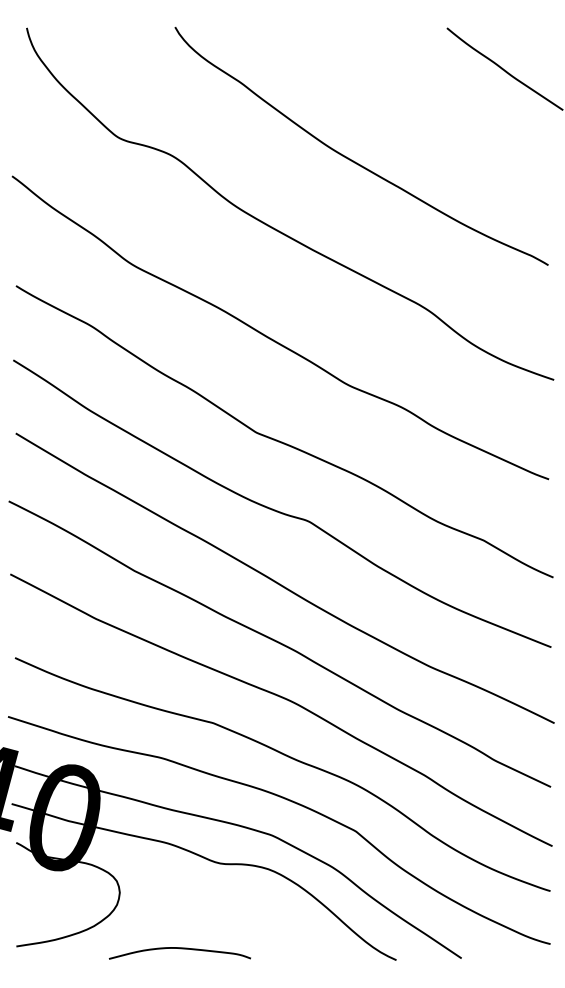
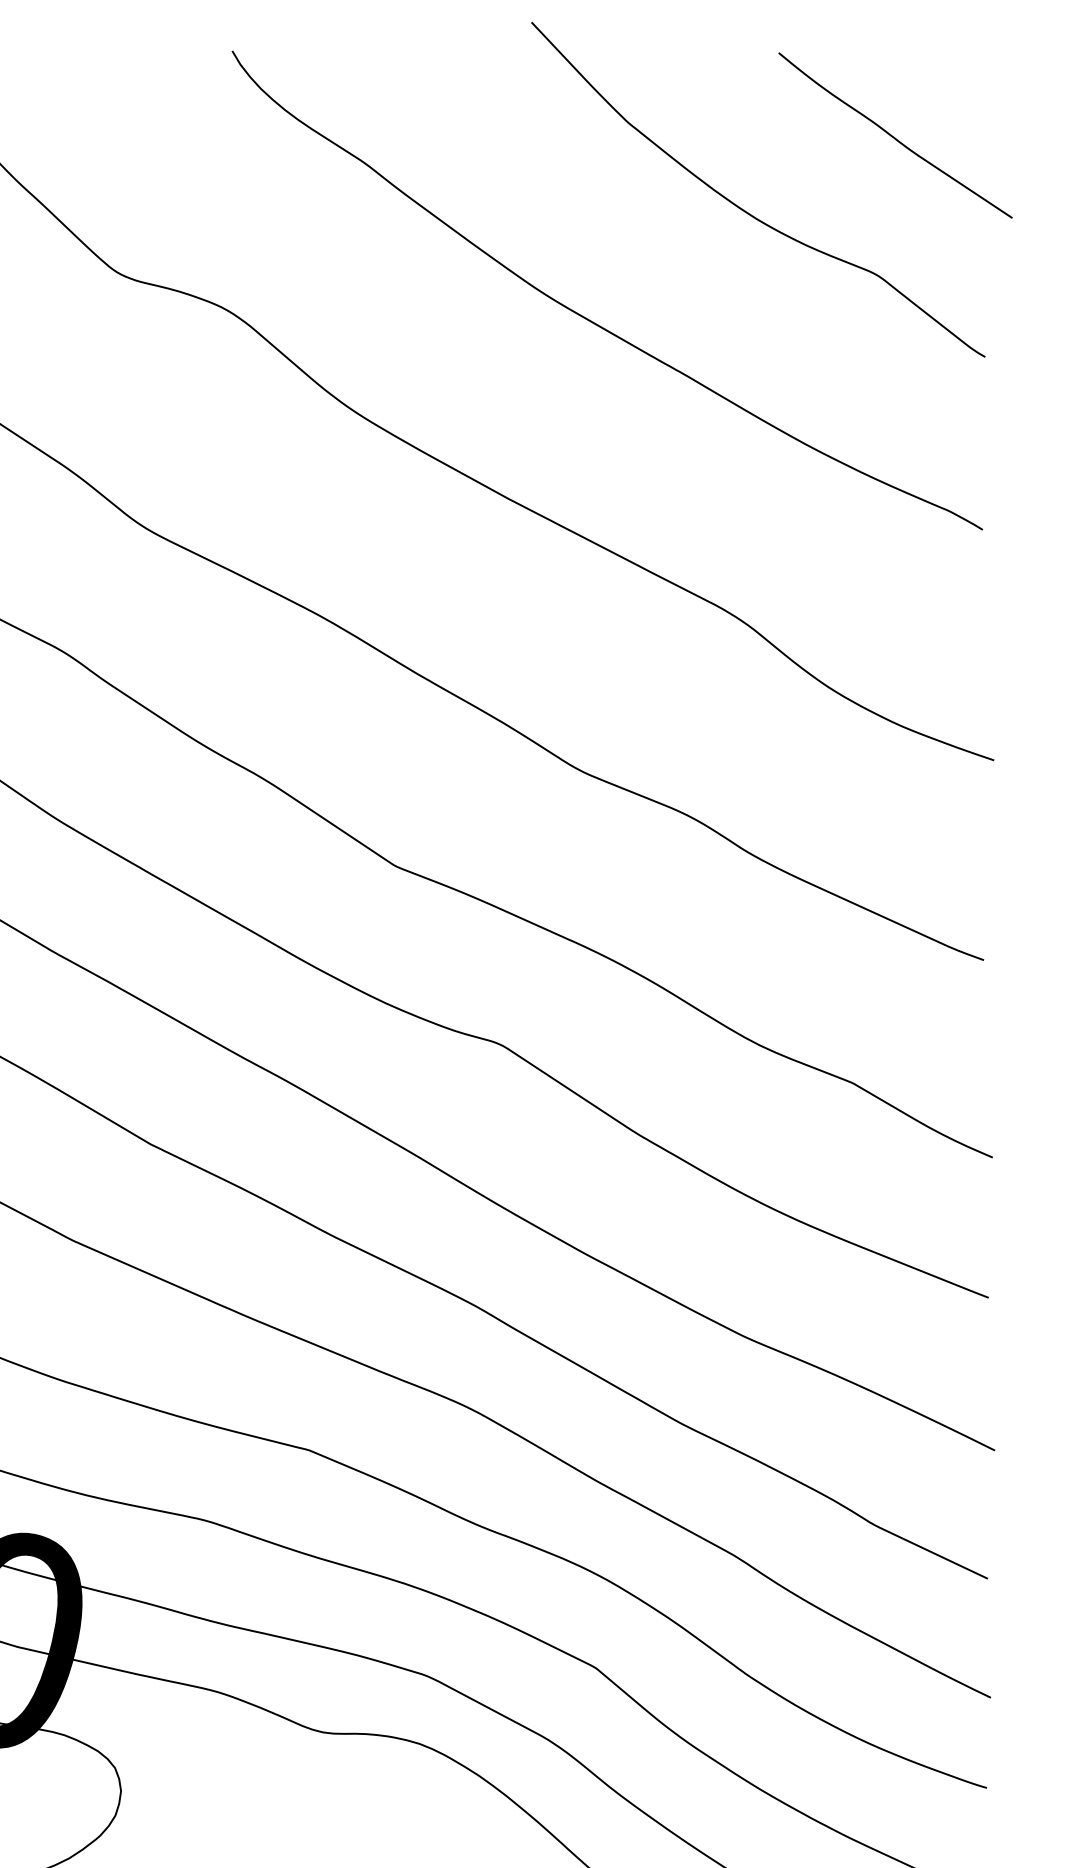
curve: (428, 104) -> (741, 206), added

